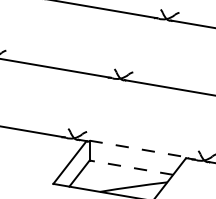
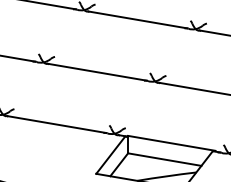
line: (140, 149) -> (172, 143), dashed -> solid
line: (131, 167) -> (164, 159), dashed -> solid

